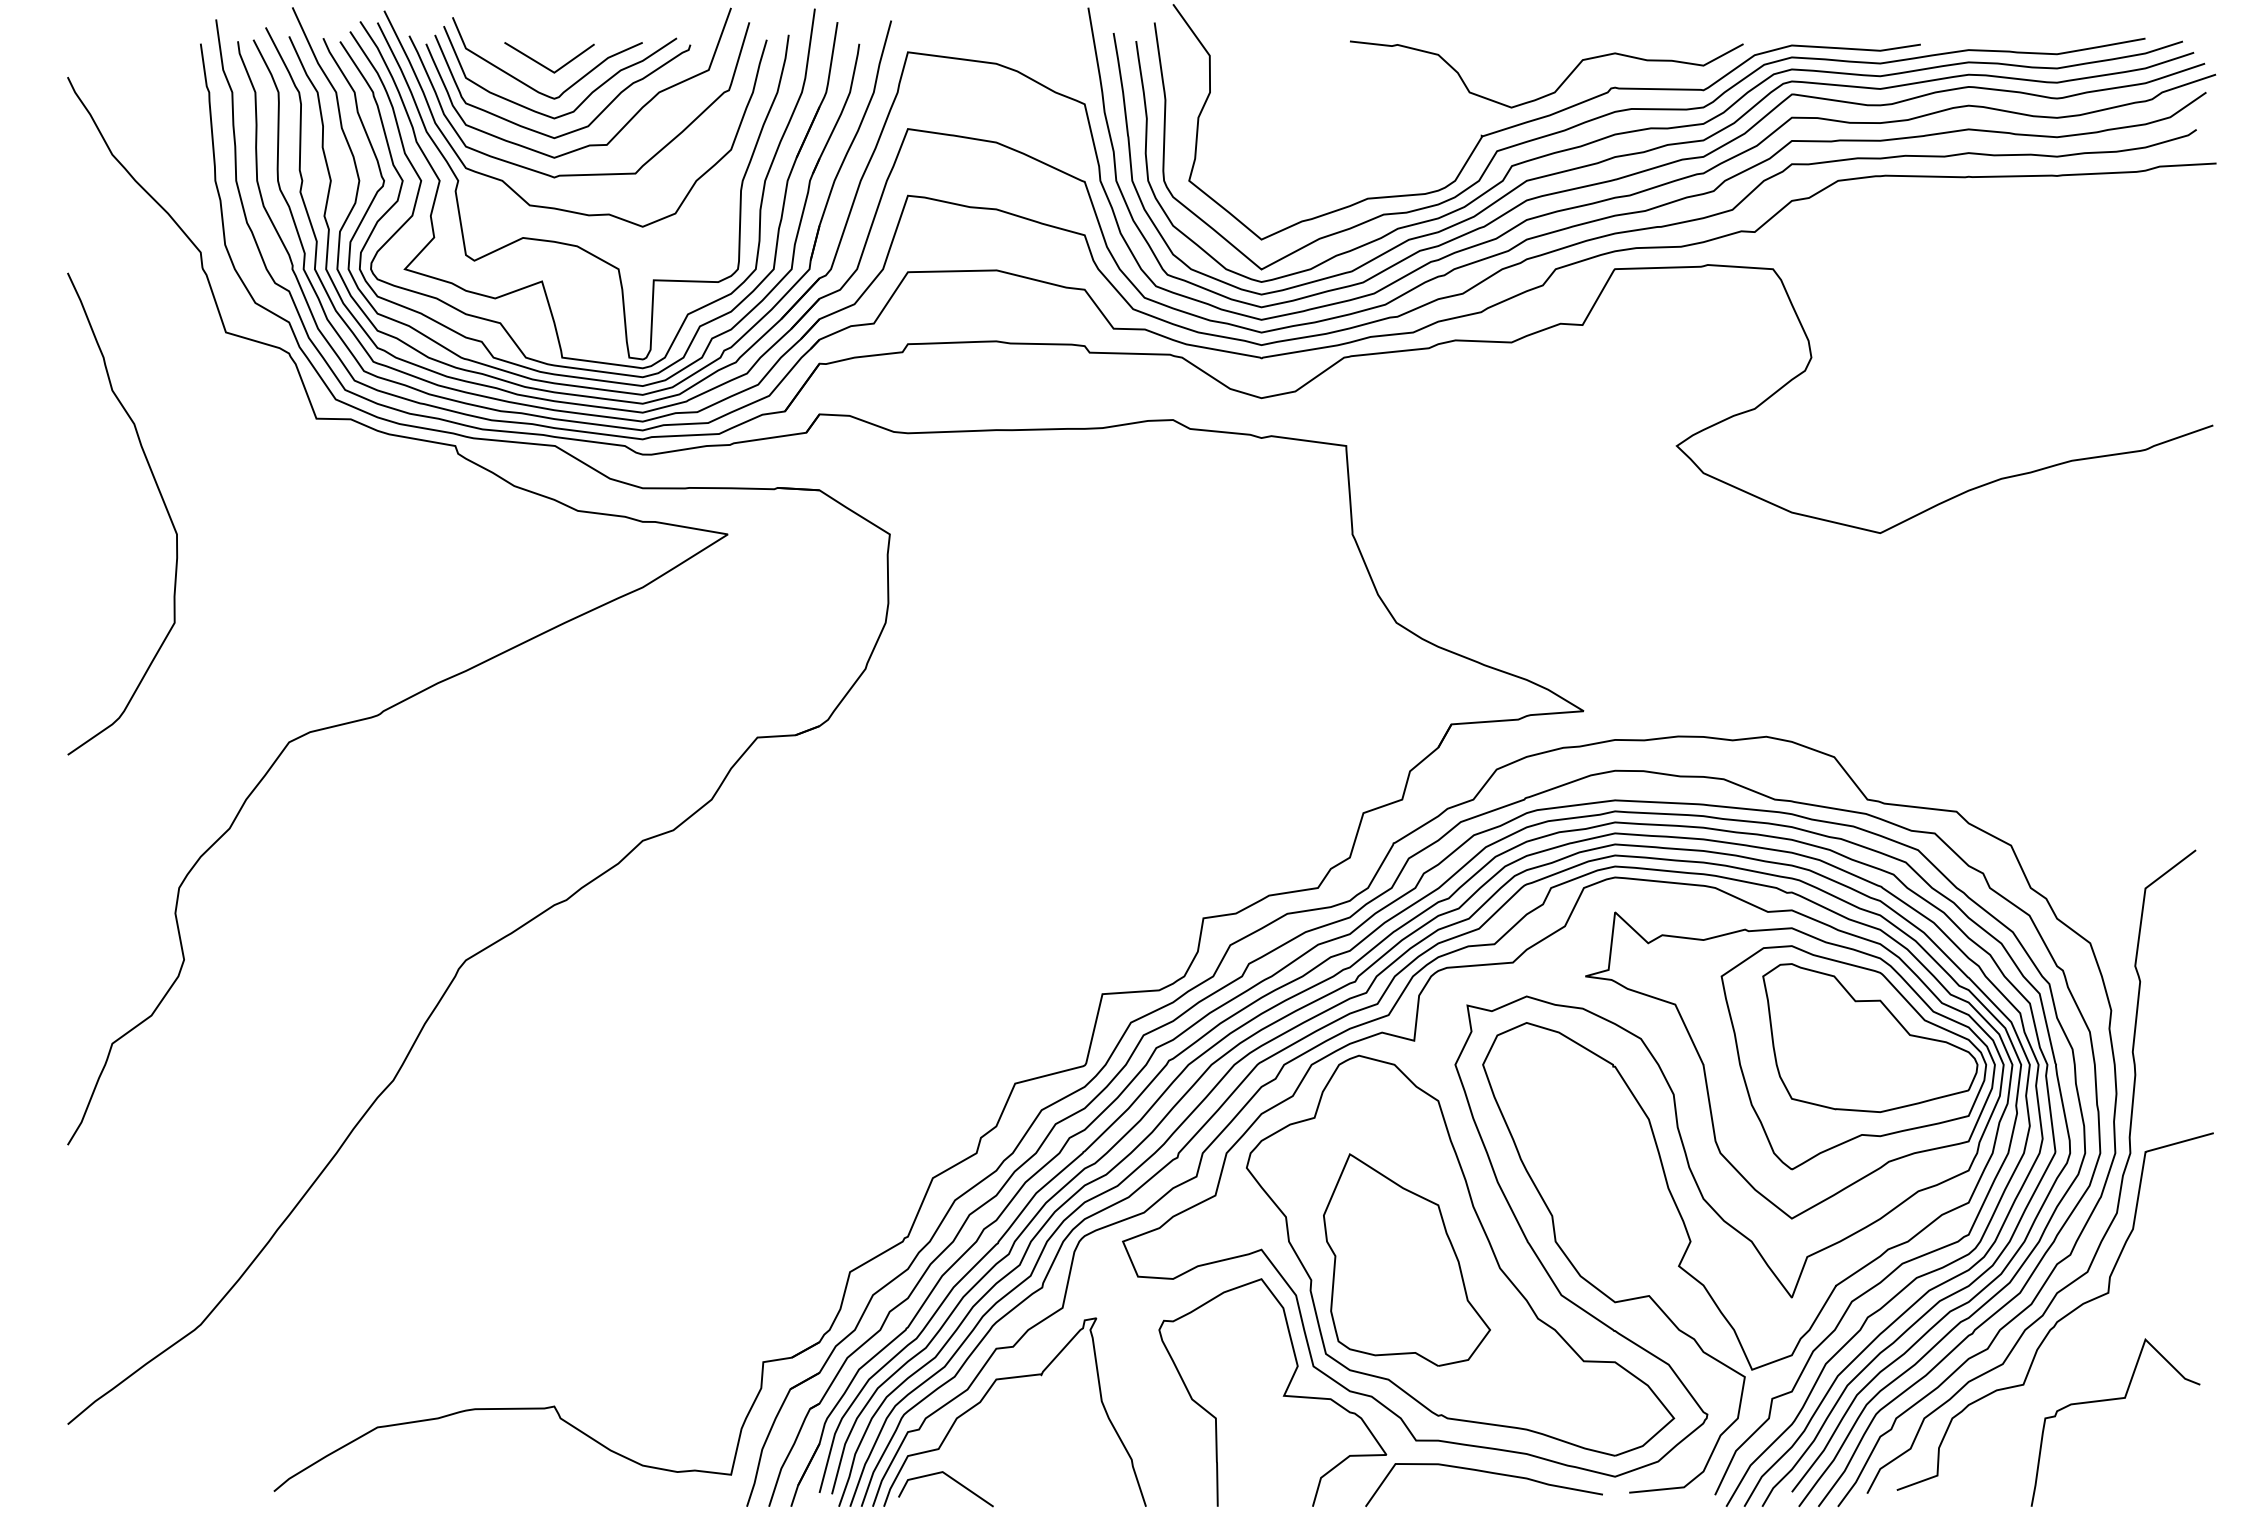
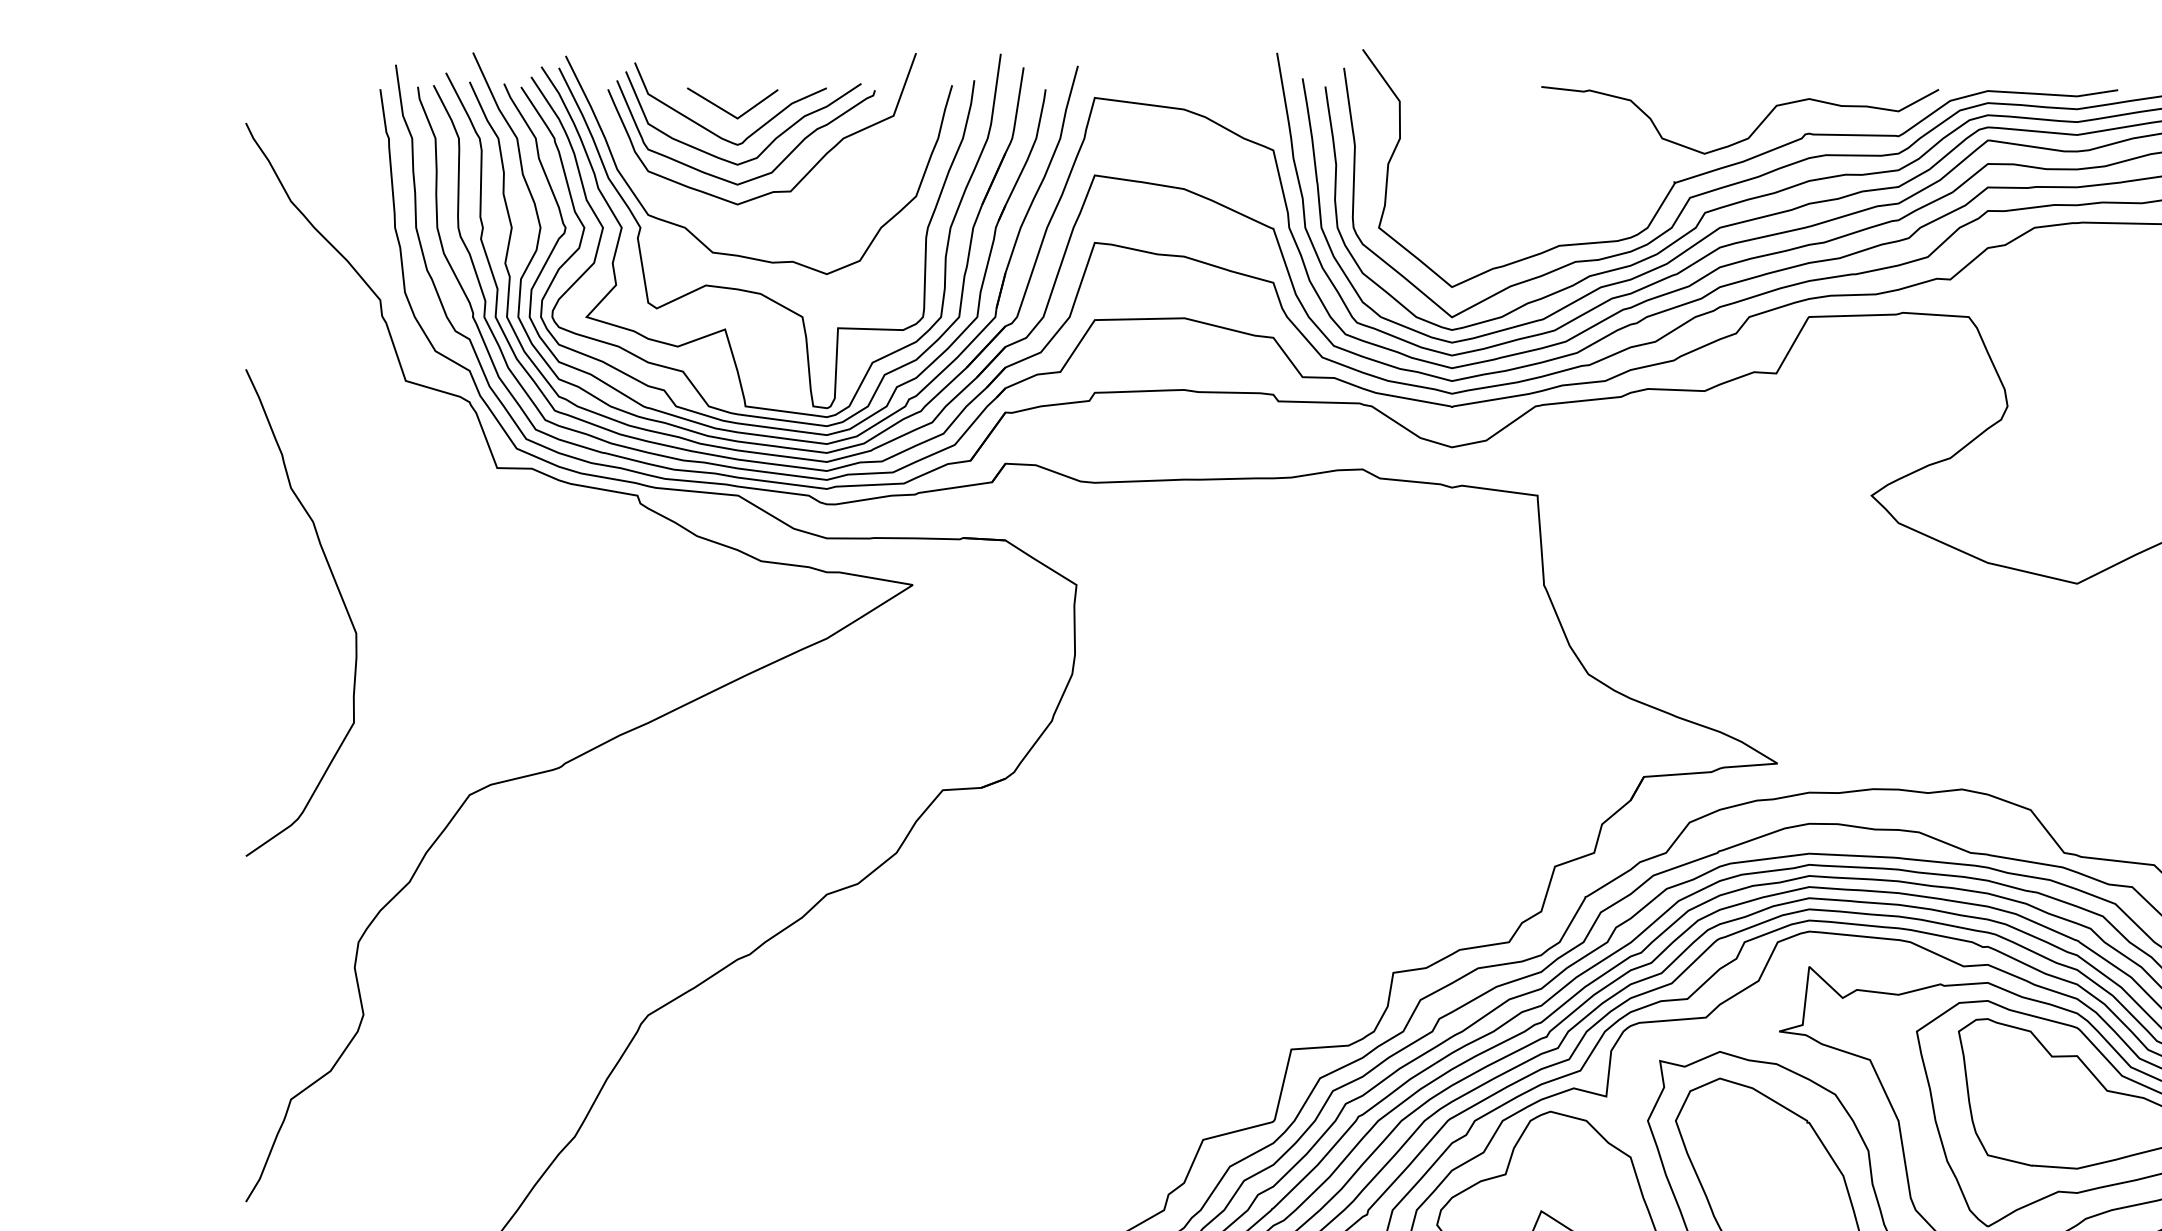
curve: (590, 173) -> (774, 220), removed
curve: (160, 496) -> (339, 595), moved

